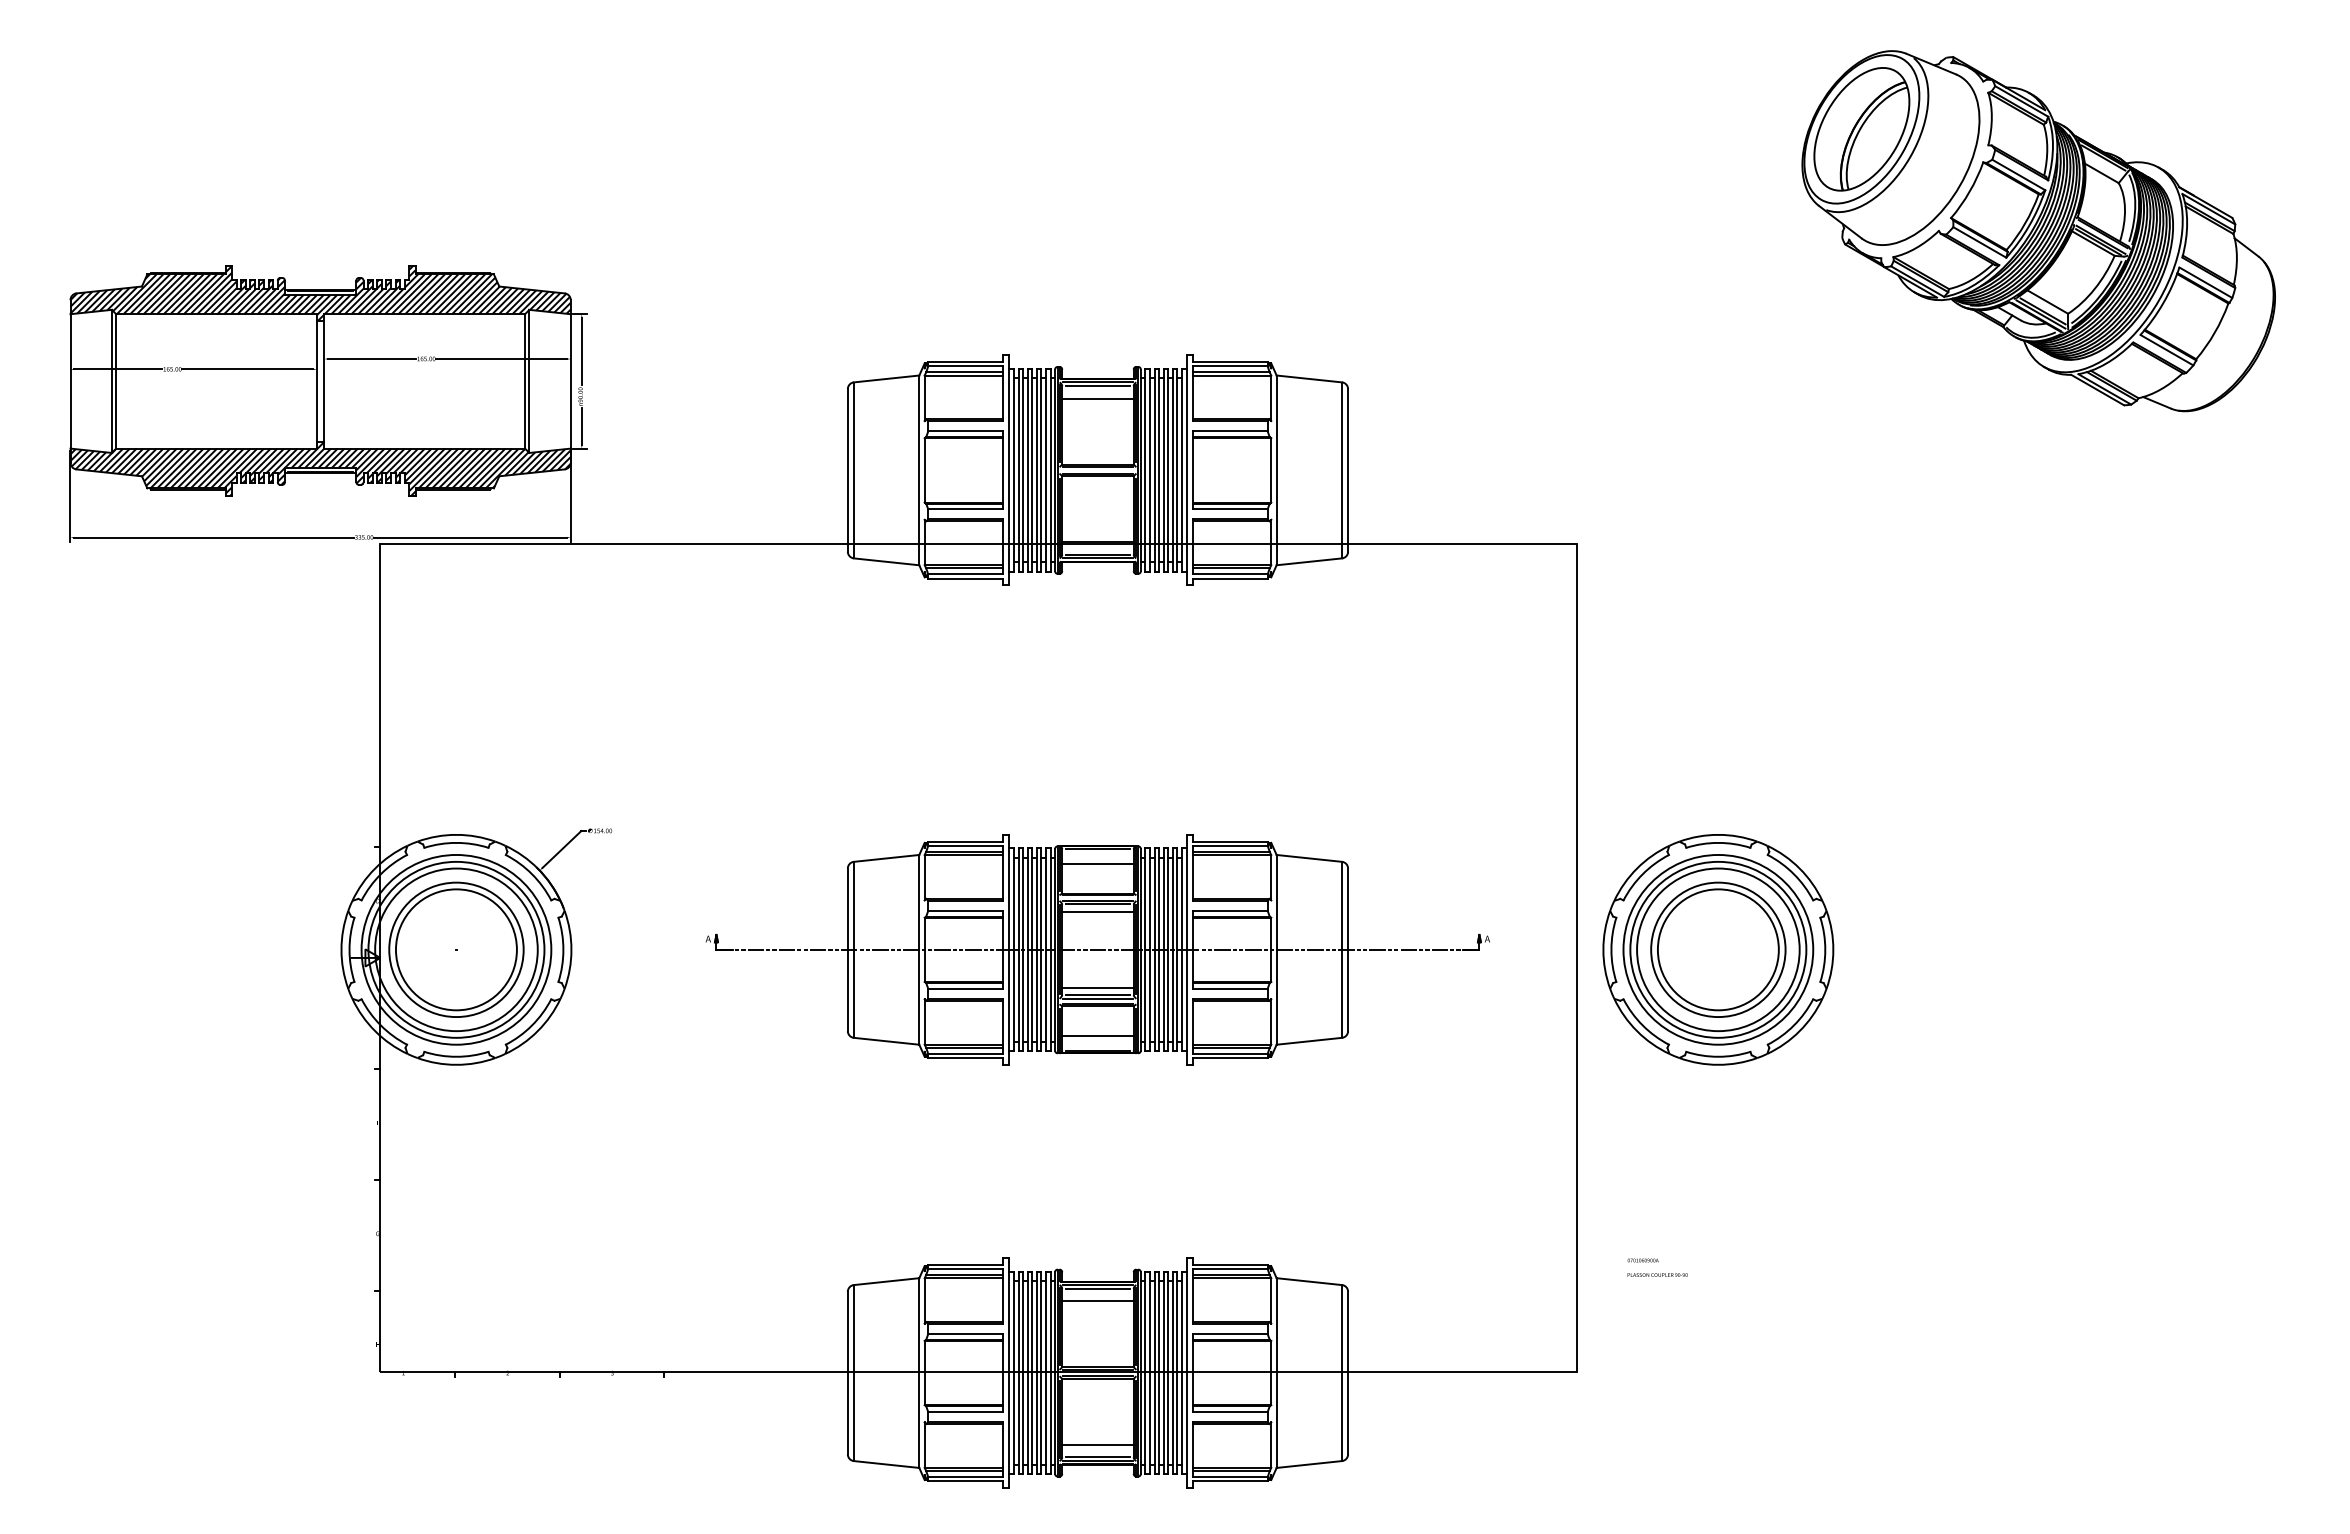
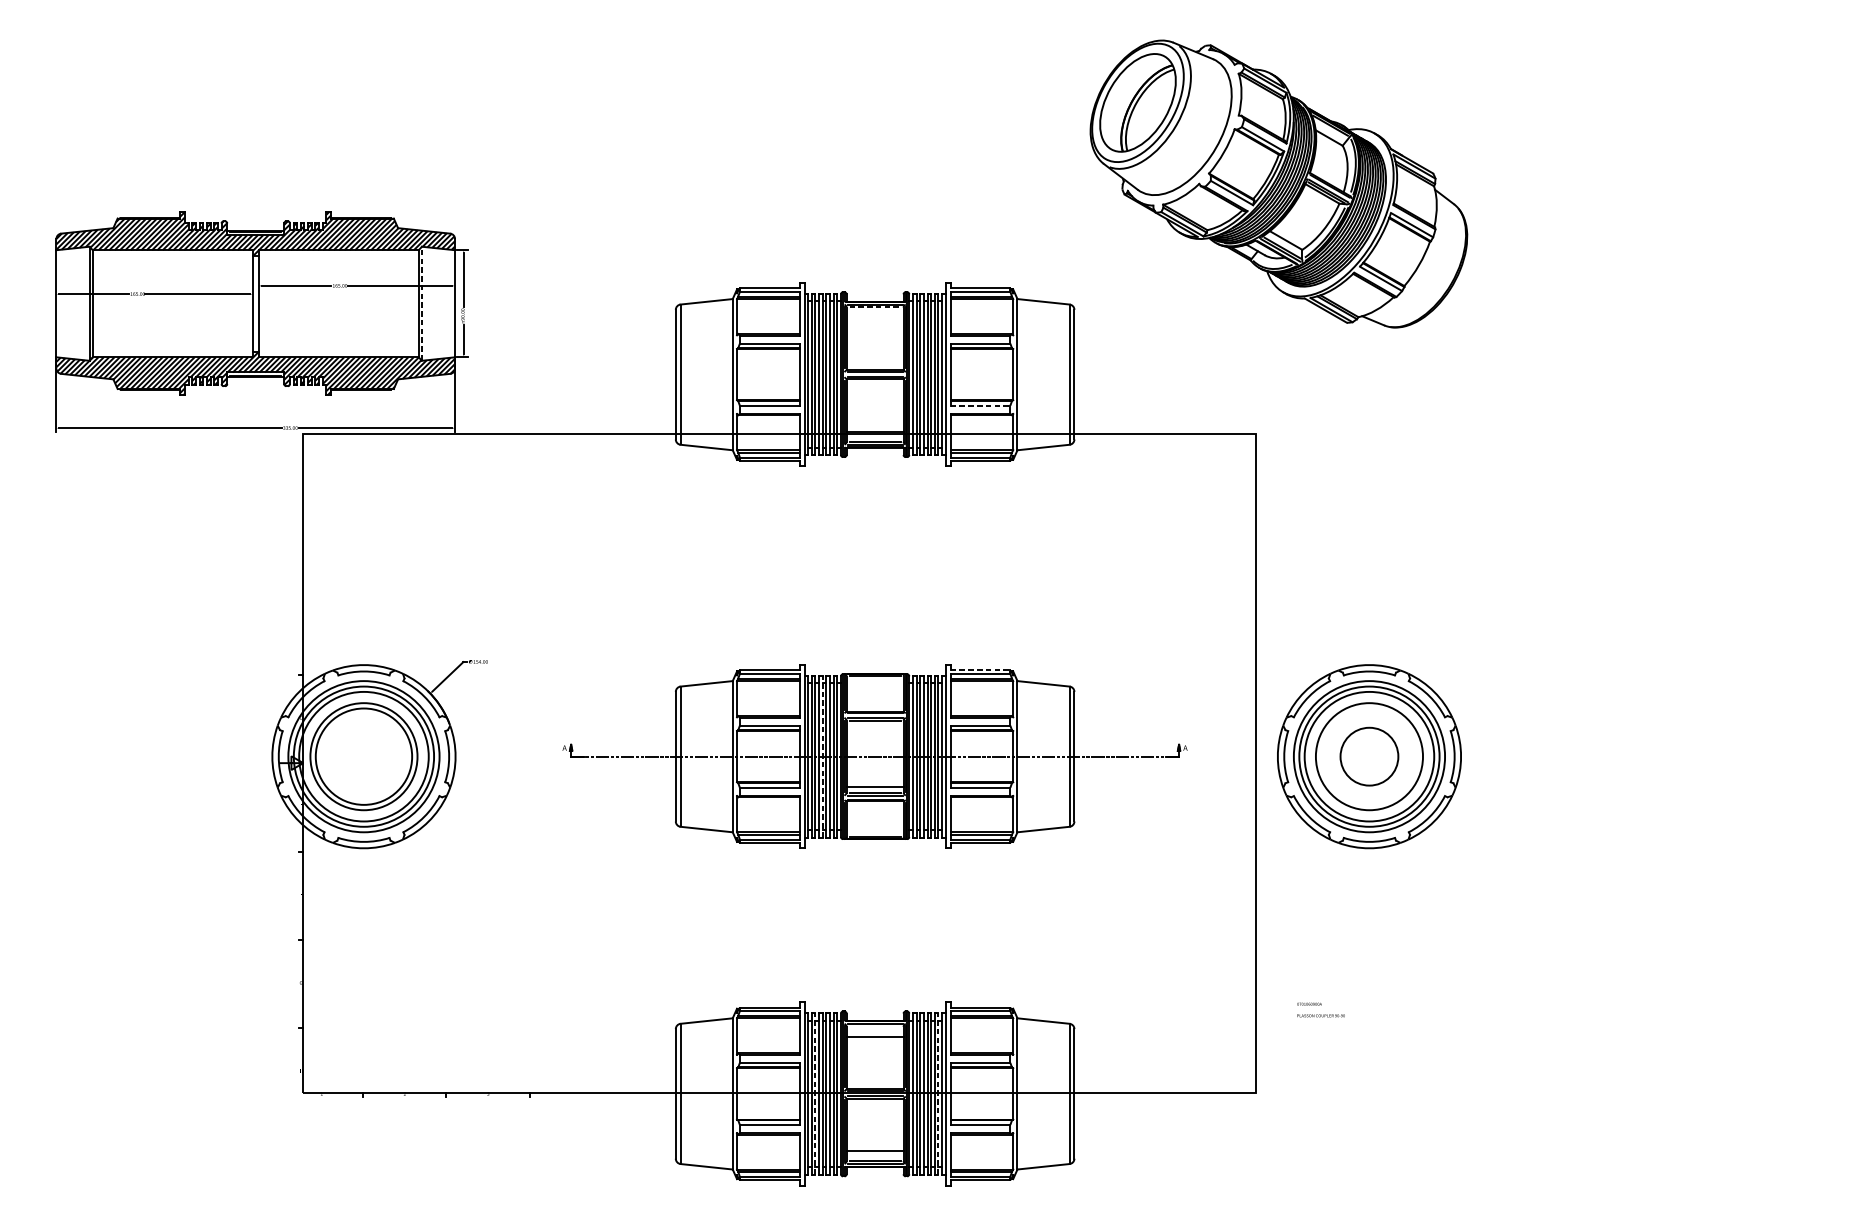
part: (2038, 231) -> (1278, 184), moved
line: (529, 380) -> (422, 303), solid -> dashed
line: (1098, 386) -> (875, 307), solid -> dashed
line: (1097, 398) -> (874, 317), removed
line: (1230, 509) -> (980, 405), solid -> dashed
line: (1230, 841) -> (980, 670), solid -> dashed
line: (1097, 863) -> (874, 687), removed
line: (1097, 911) -> (874, 726), removed
line: (1032, 949) -> (822, 756), solid -> dashed
circle: (1717, 949) -> (1368, 756), size x0.6
line: (1097, 1035) -> (874, 824), removed
line: (1097, 1288) -> (874, 1026), removed
line: (1023, 1372) -> (815, 1093), solid -> dashed
line: (1177, 1372) -> (938, 1093), solid -> dashed

